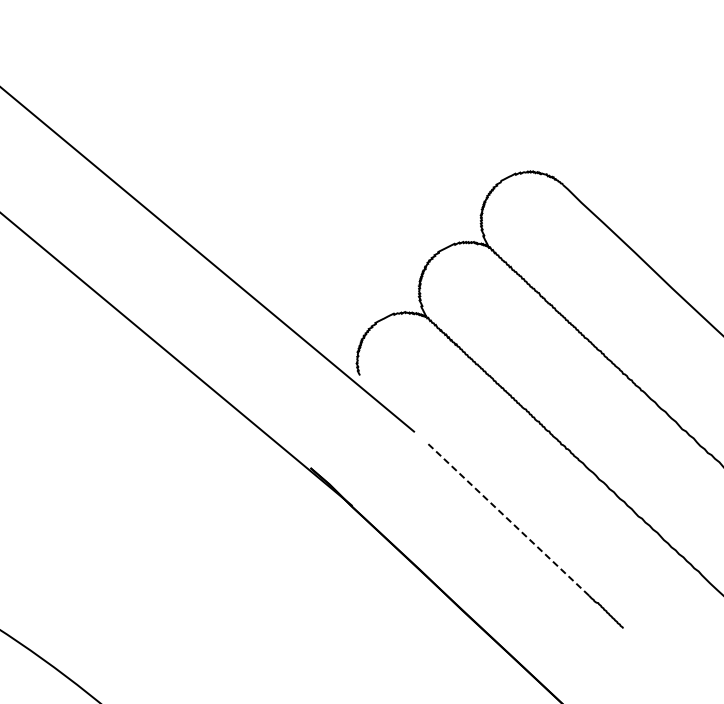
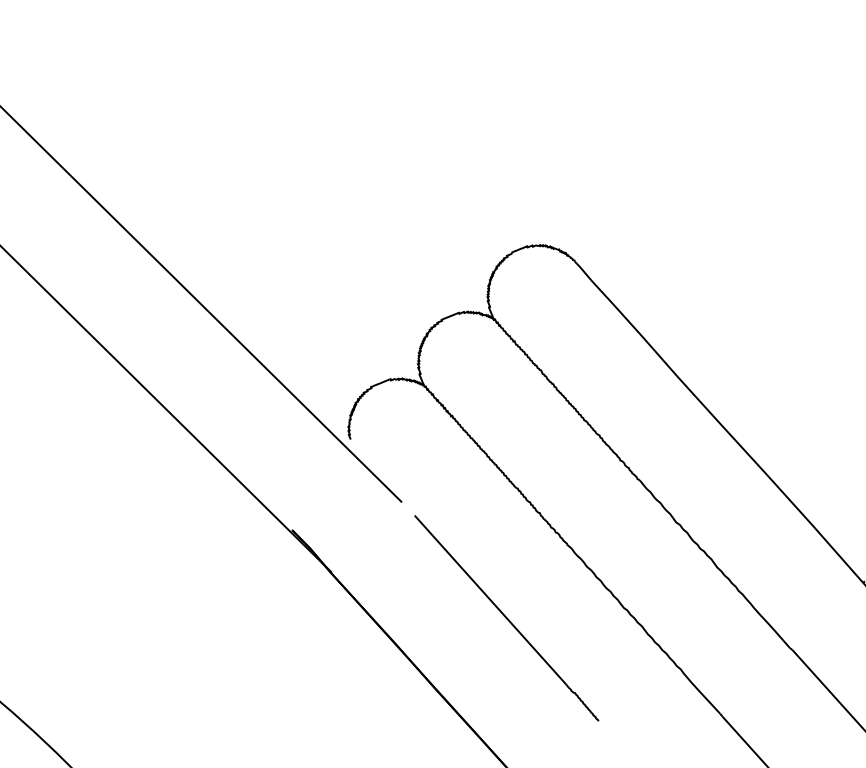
line: (508, 520) -> (490, 600), dashed -> solid

